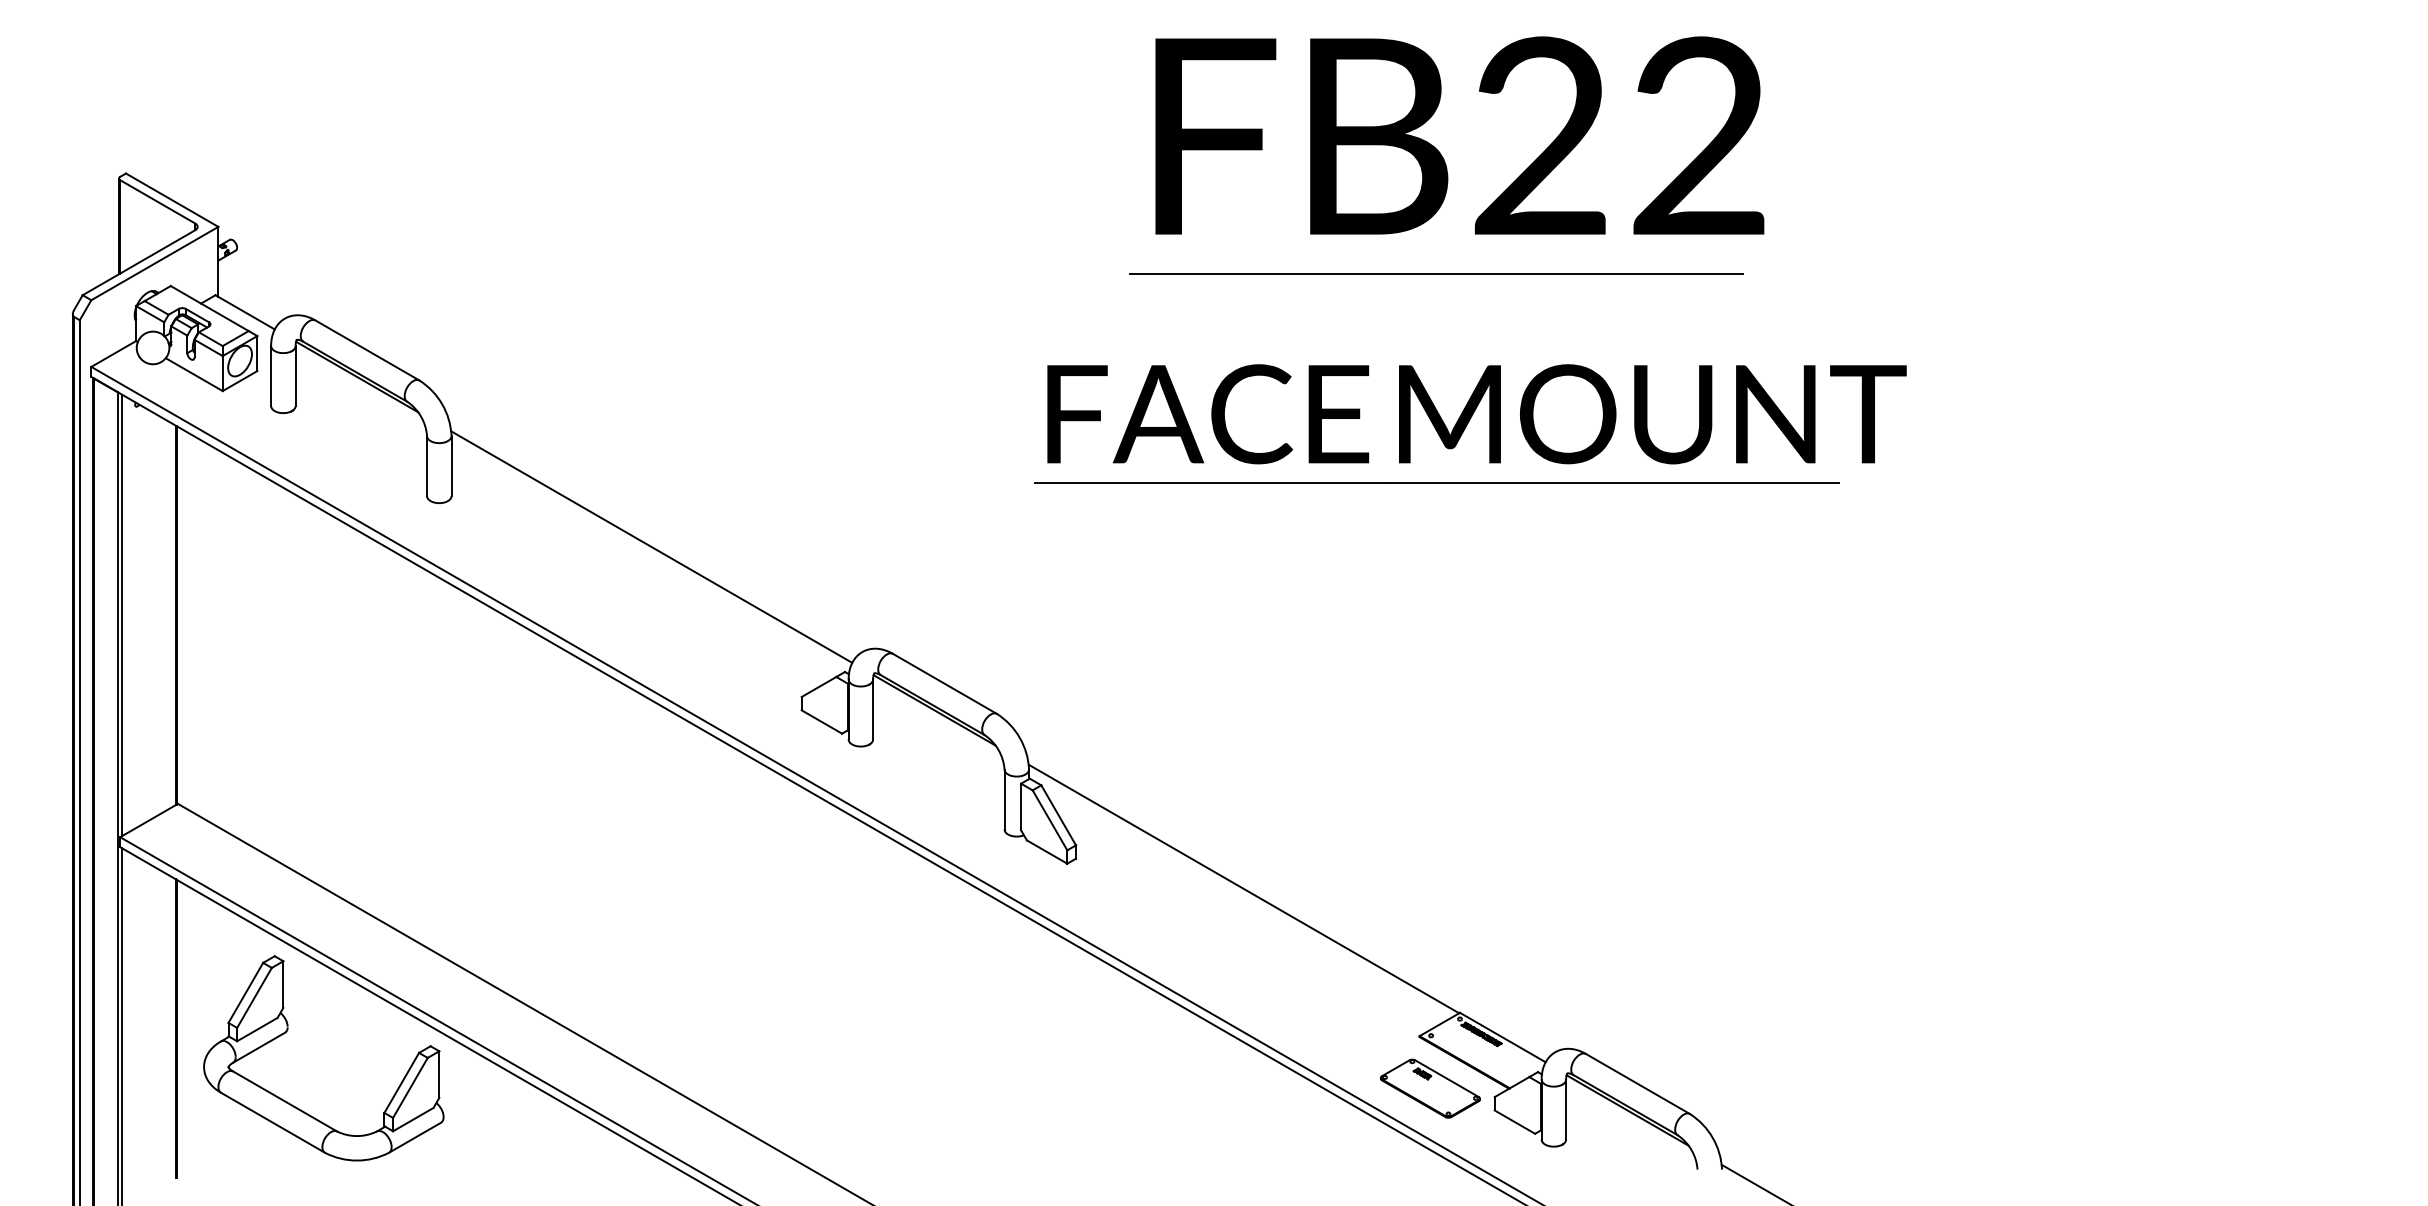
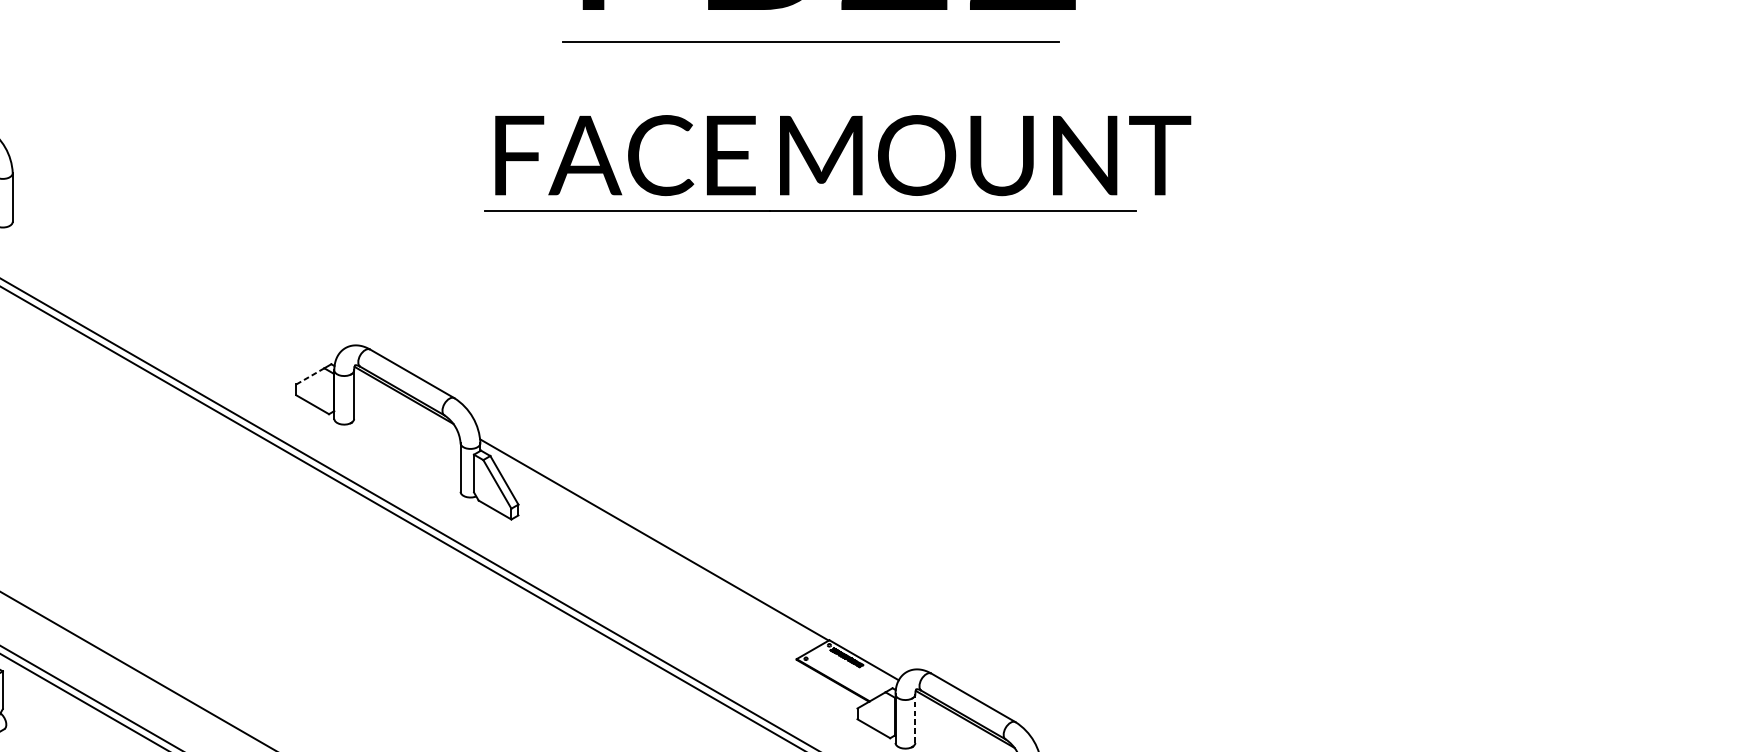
line: (651, 546) -> (174, 262), removed
line: (819, 686) -> (310, 375), solid -> dashed
part: (1430, 1088) -> (805, 701), removed
line: (1566, 1109) -> (915, 718), solid -> dashed

